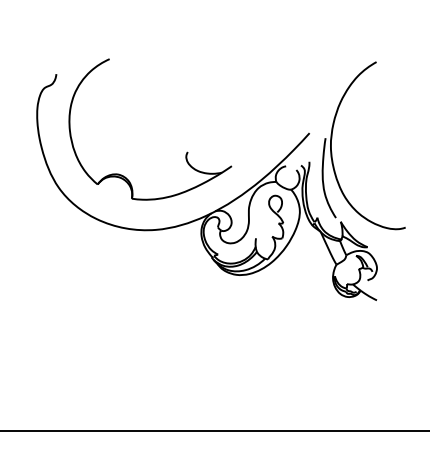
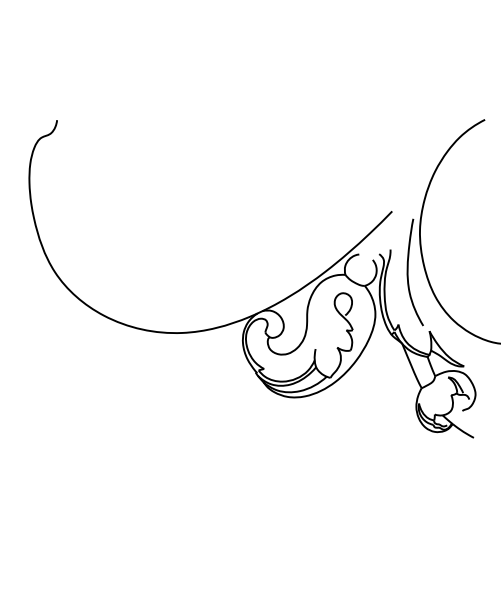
part: (186, 152) -> (226, 231), removed

